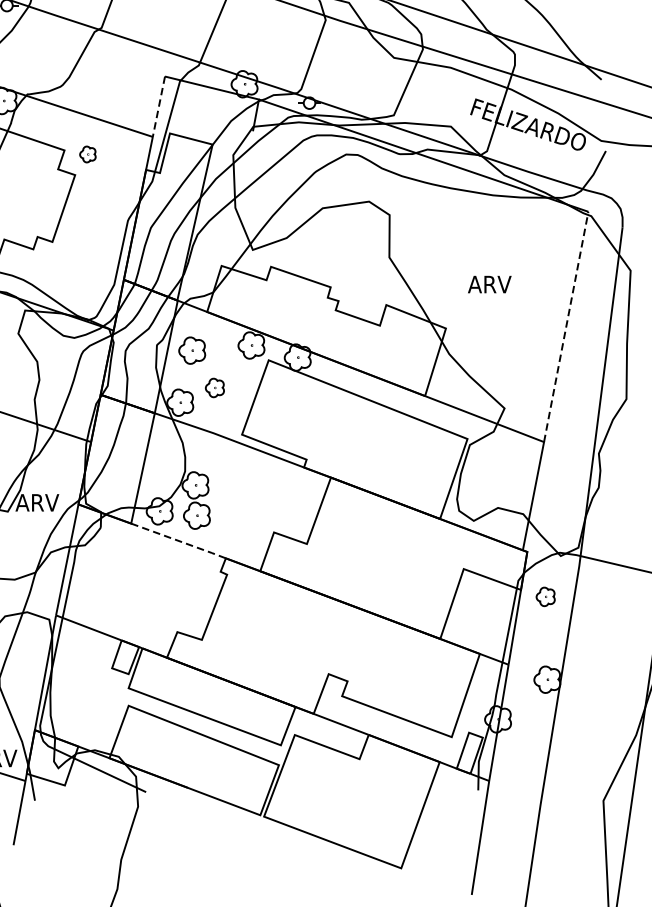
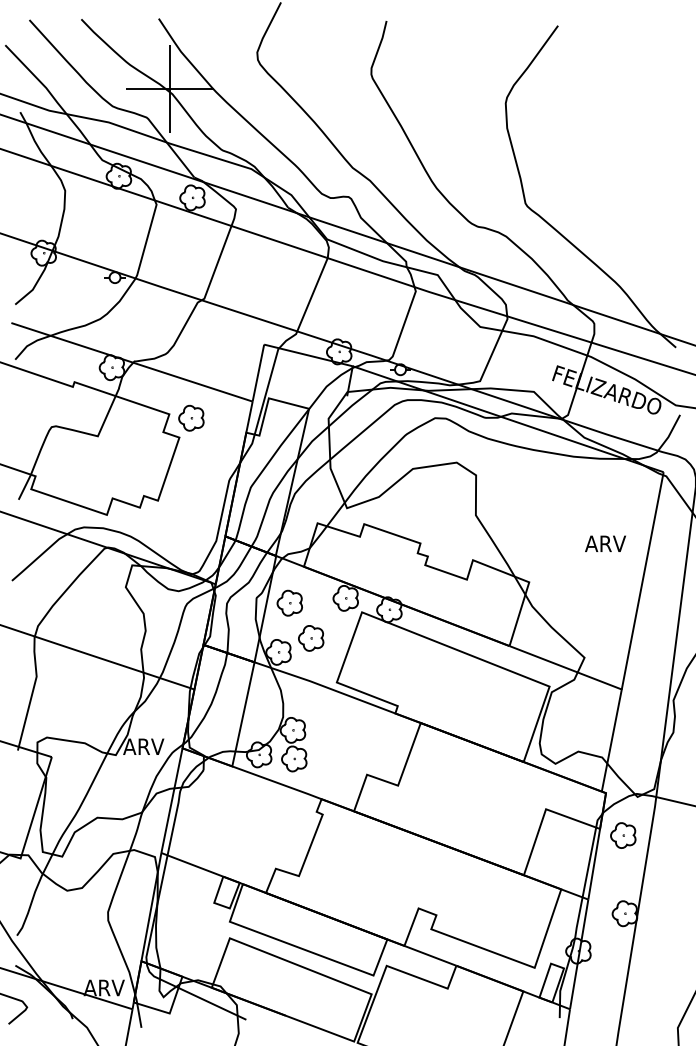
line: (159, 107) -> (258, 373), dashed -> solid
part: (87, 153) -> (191, 417), size x1.67
text: (489, 284) -> (605, 543), moved
line: (566, 326) -> (642, 580), dashed -> solid
part: (215, 388) -> (311, 638), size x1.43
line: (179, 541) -> (277, 783), dashed -> solid
part: (545, 596) -> (623, 835), size x1.43

